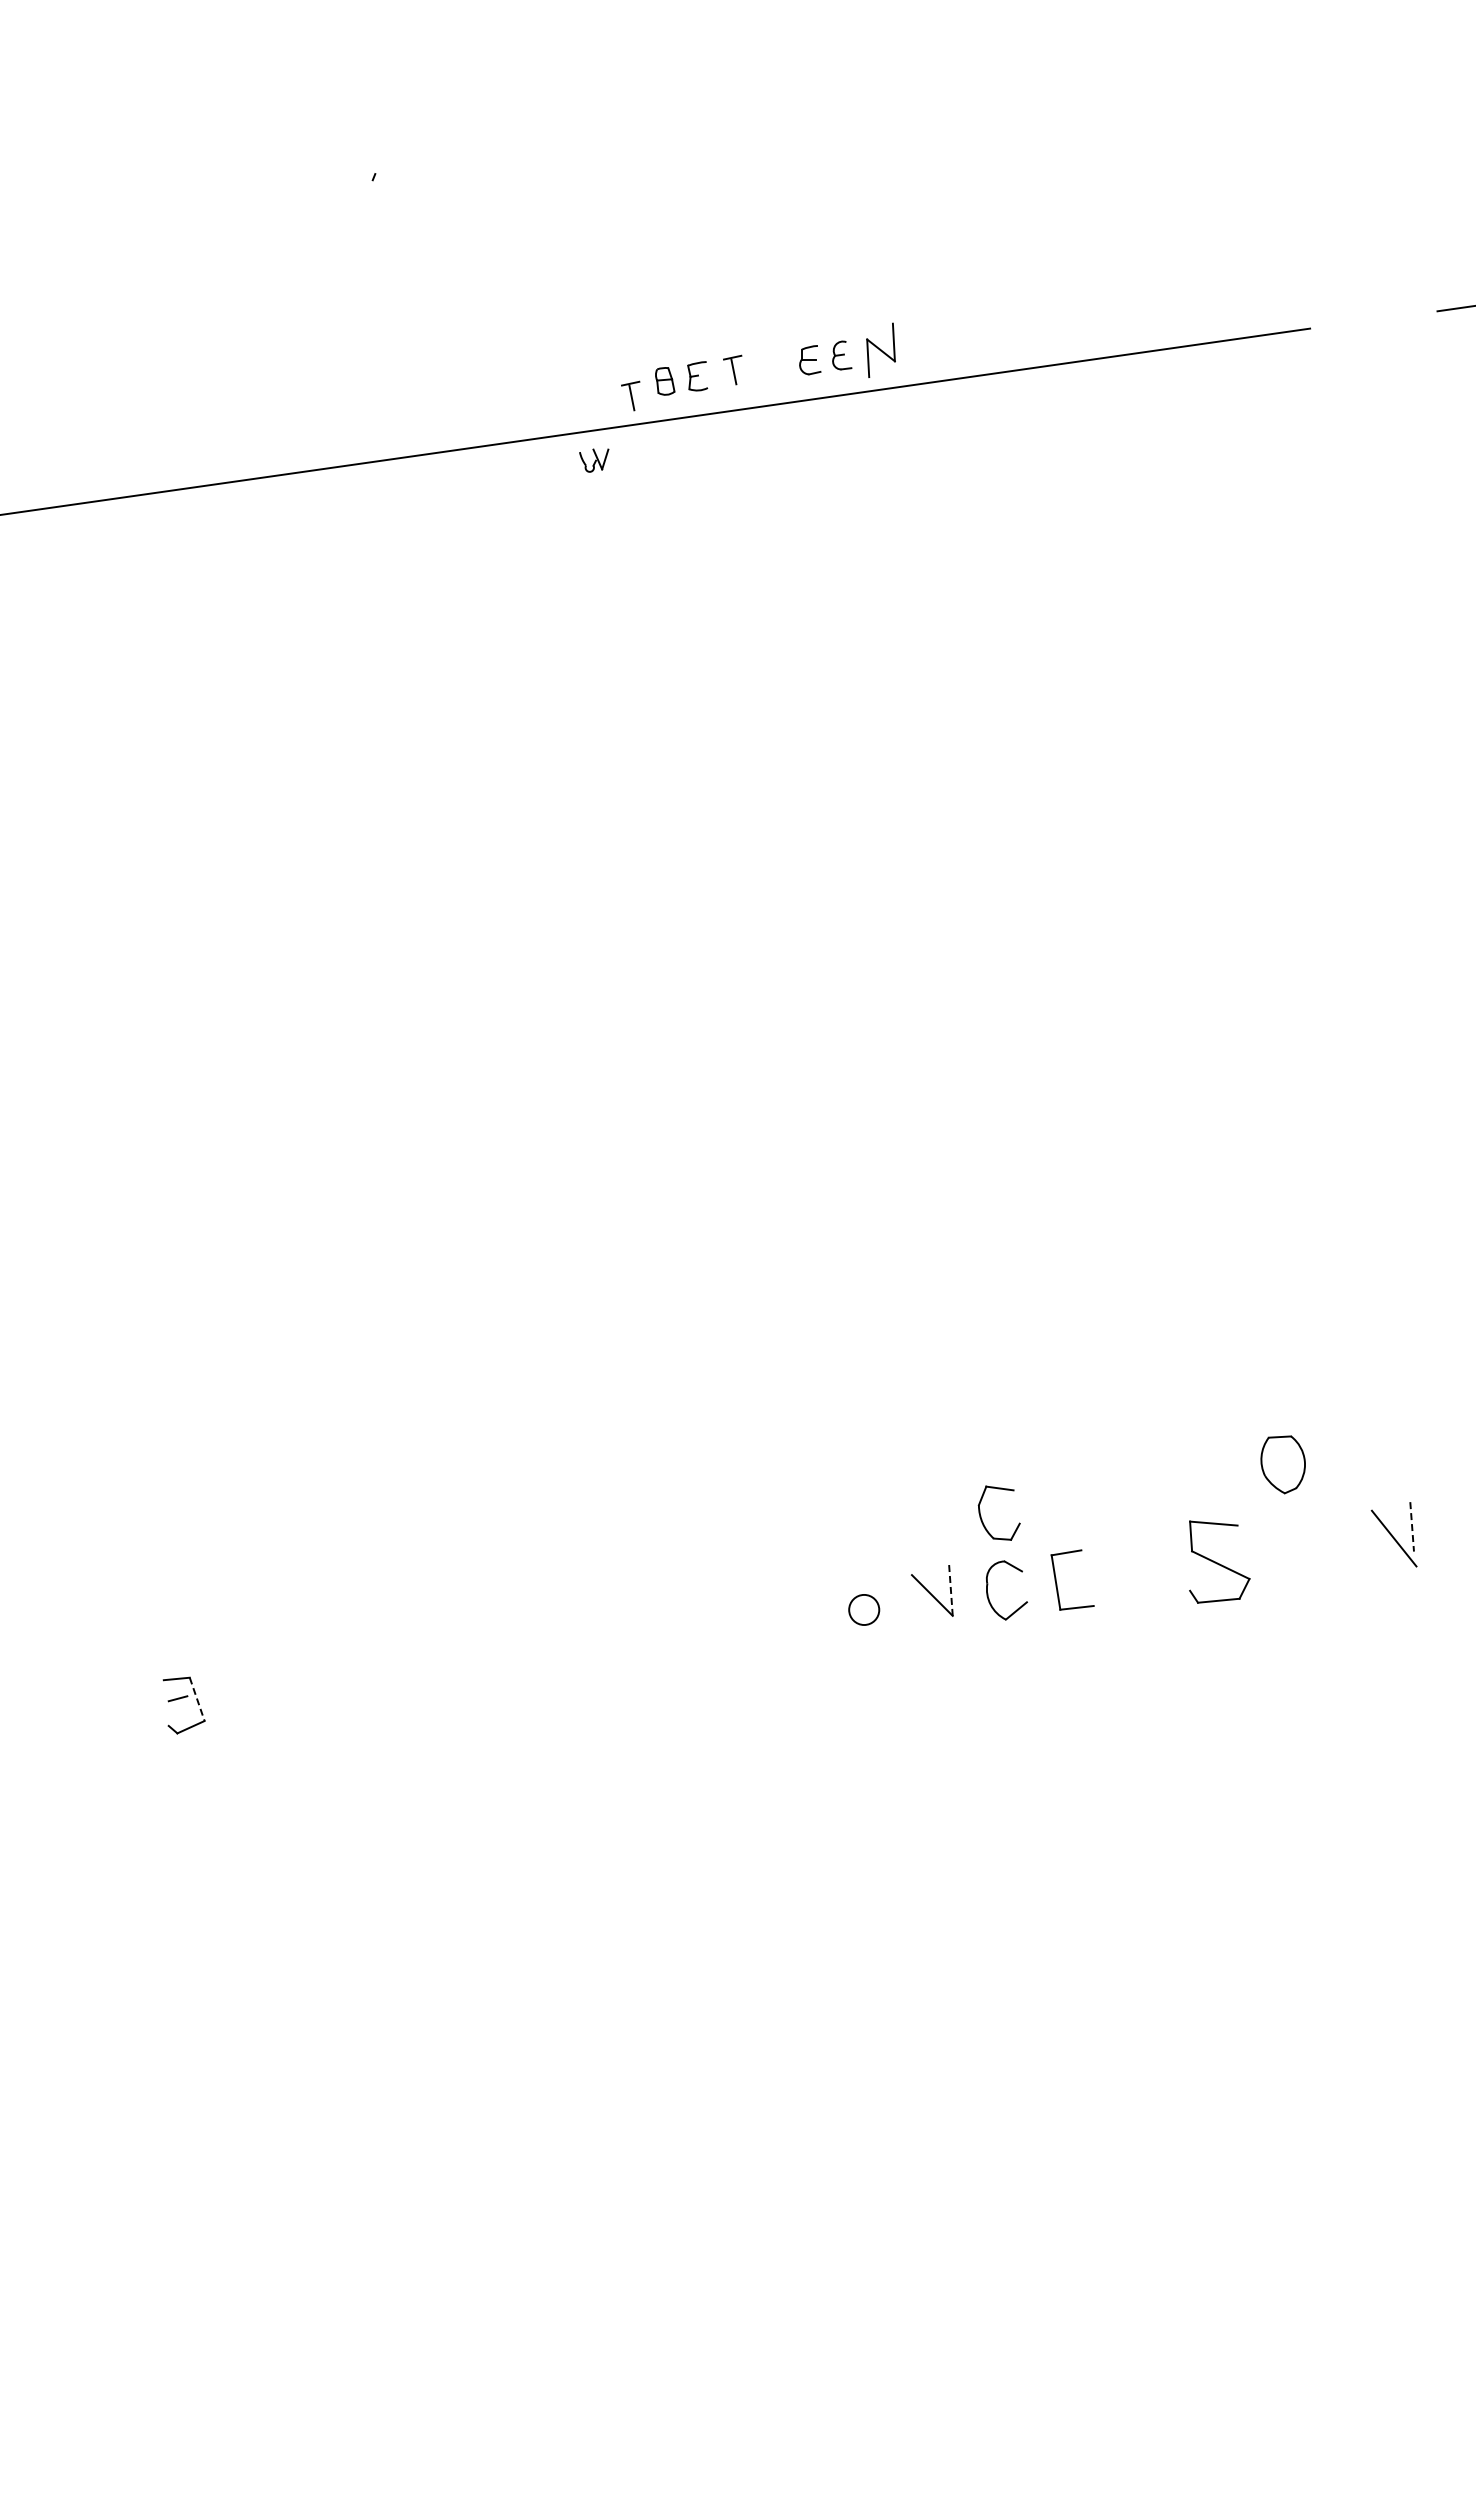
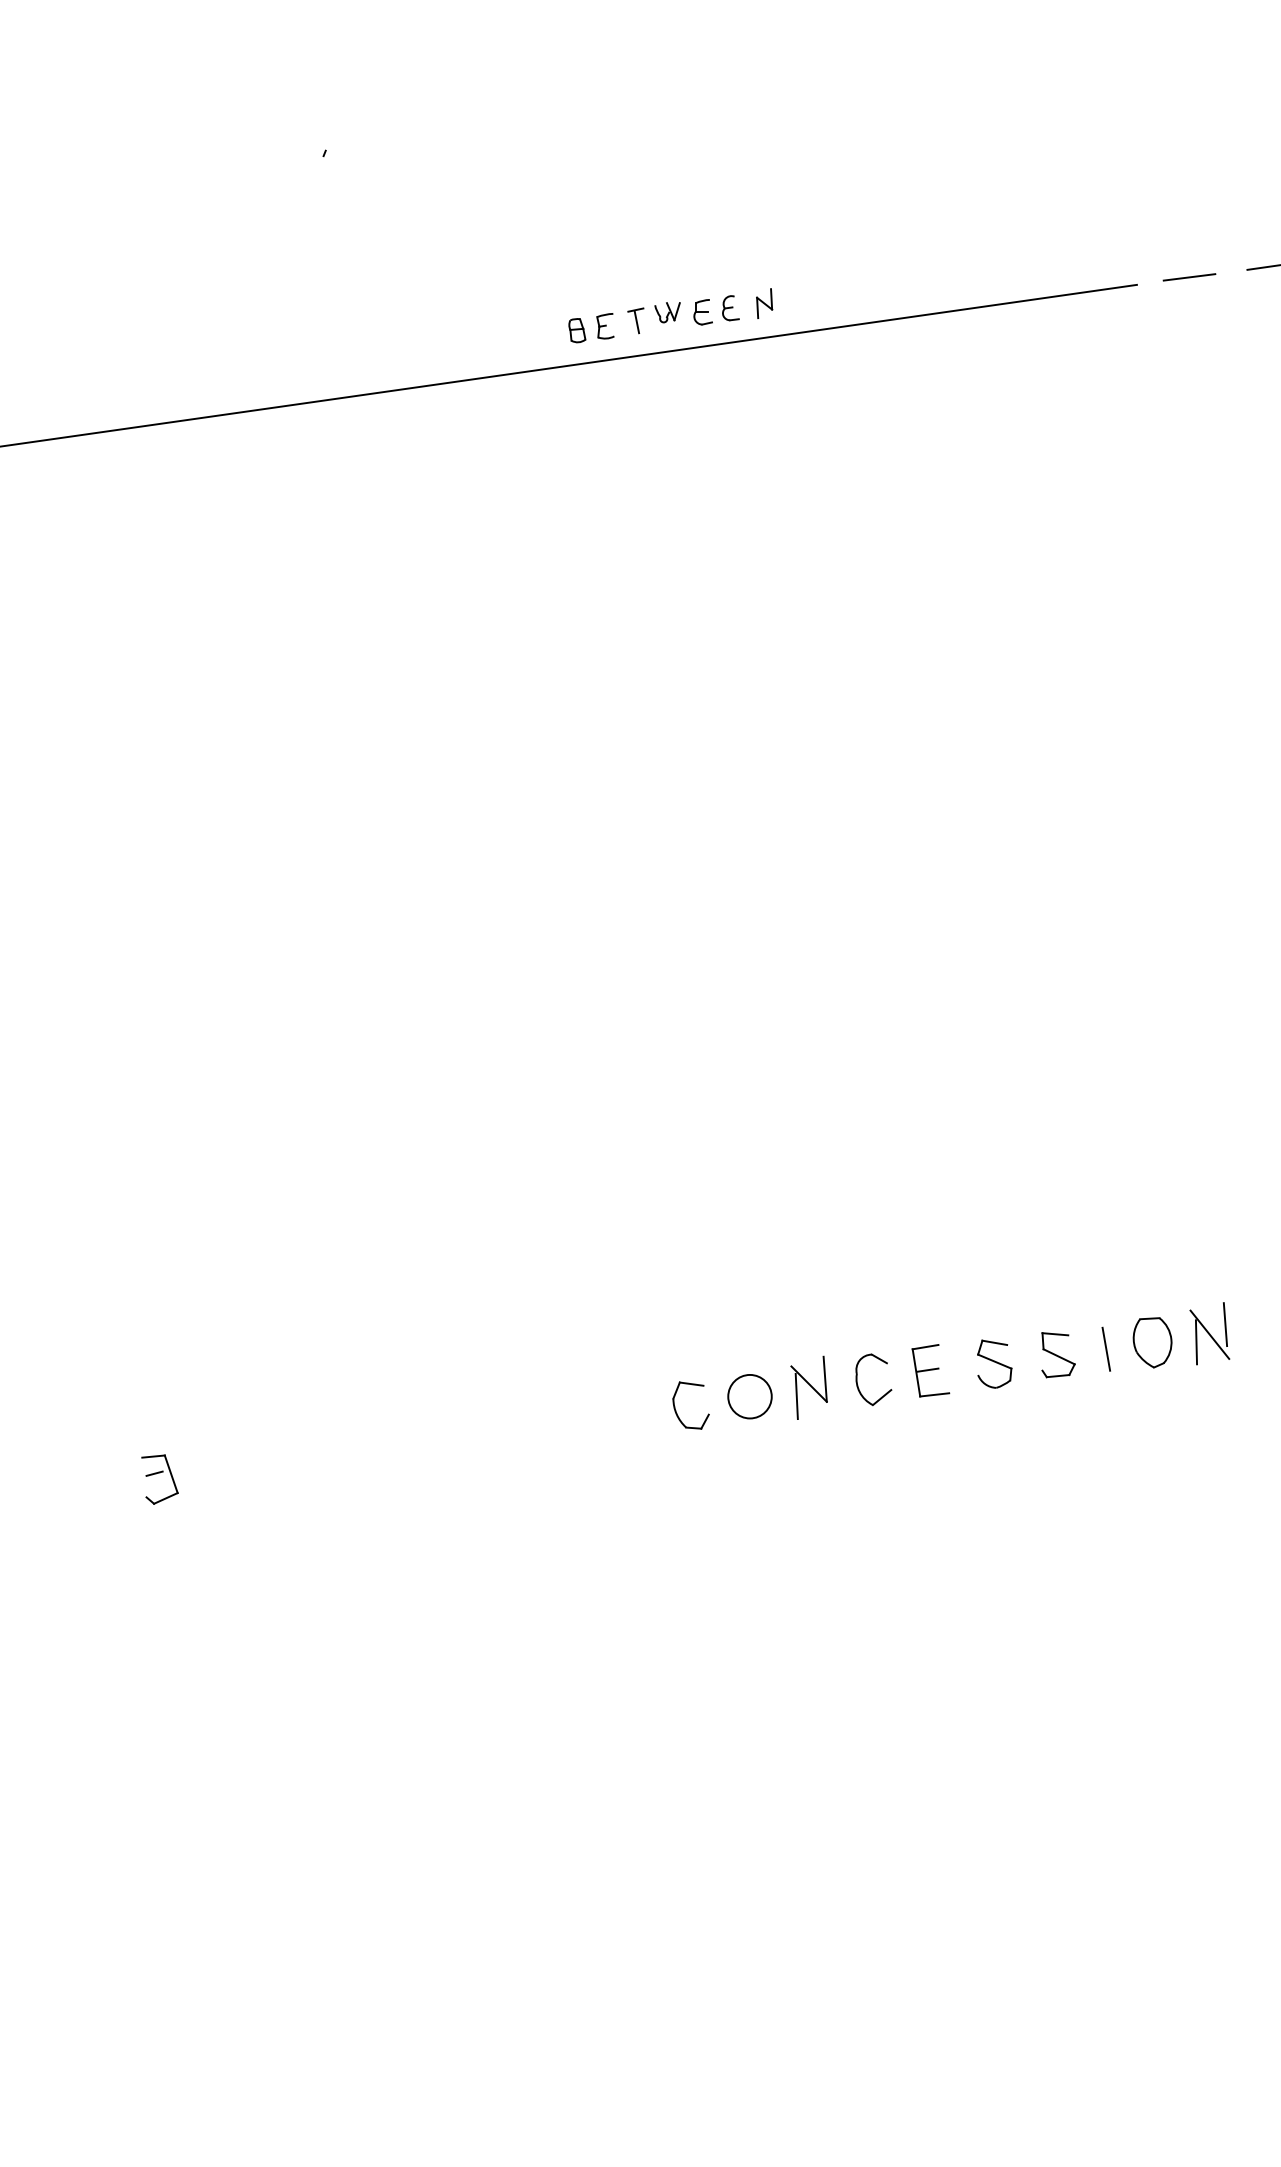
line: (1370, 319) -> (1189, 276), added
part: (880, 349) -> (764, 303), size x0.62
part: (630, 395) -> (547, 342), removed
part: (594, 460) -> (667, 312), moved
part: (1282, 1464) -> (1152, 1342), moved
part: (981, 1515) -> (675, 1407), moved
line: (1412, 1526) -> (1225, 1324), dashed -> solid
line: (1378, 1546) -> (1196, 1341), added
line: (1274, 1555) -> (1106, 1349), added
part: (1219, 1561) -> (1058, 1354), size x0.62
part: (1146, 1572) -> (994, 1364), added
line: (1068, 1579) -> (927, 1370), added
line: (950, 1589) -> (824, 1378), dashed -> solid
circle: (864, 1609) -> (750, 1396), size x1.67
line: (917, 1609) -> (796, 1396), added
line: (197, 1699) -> (171, 1474), dashed -> solid

